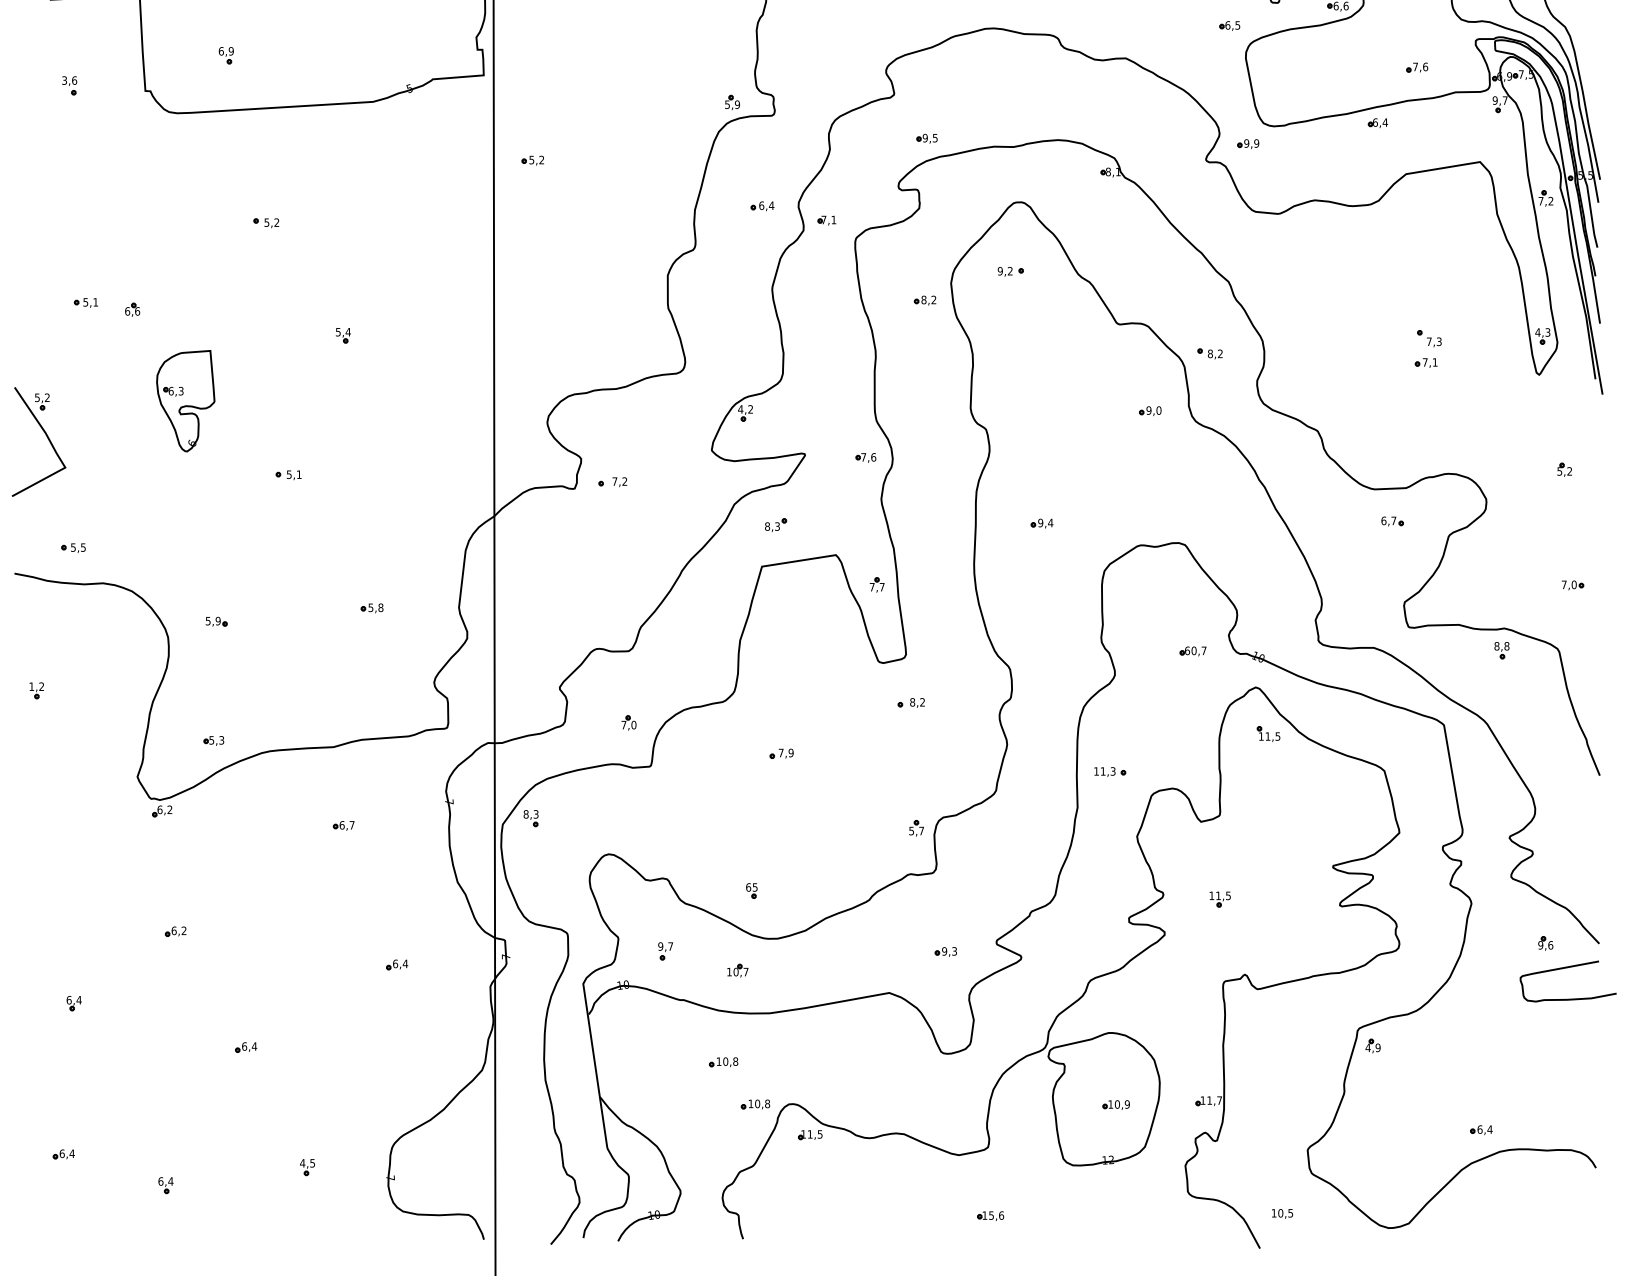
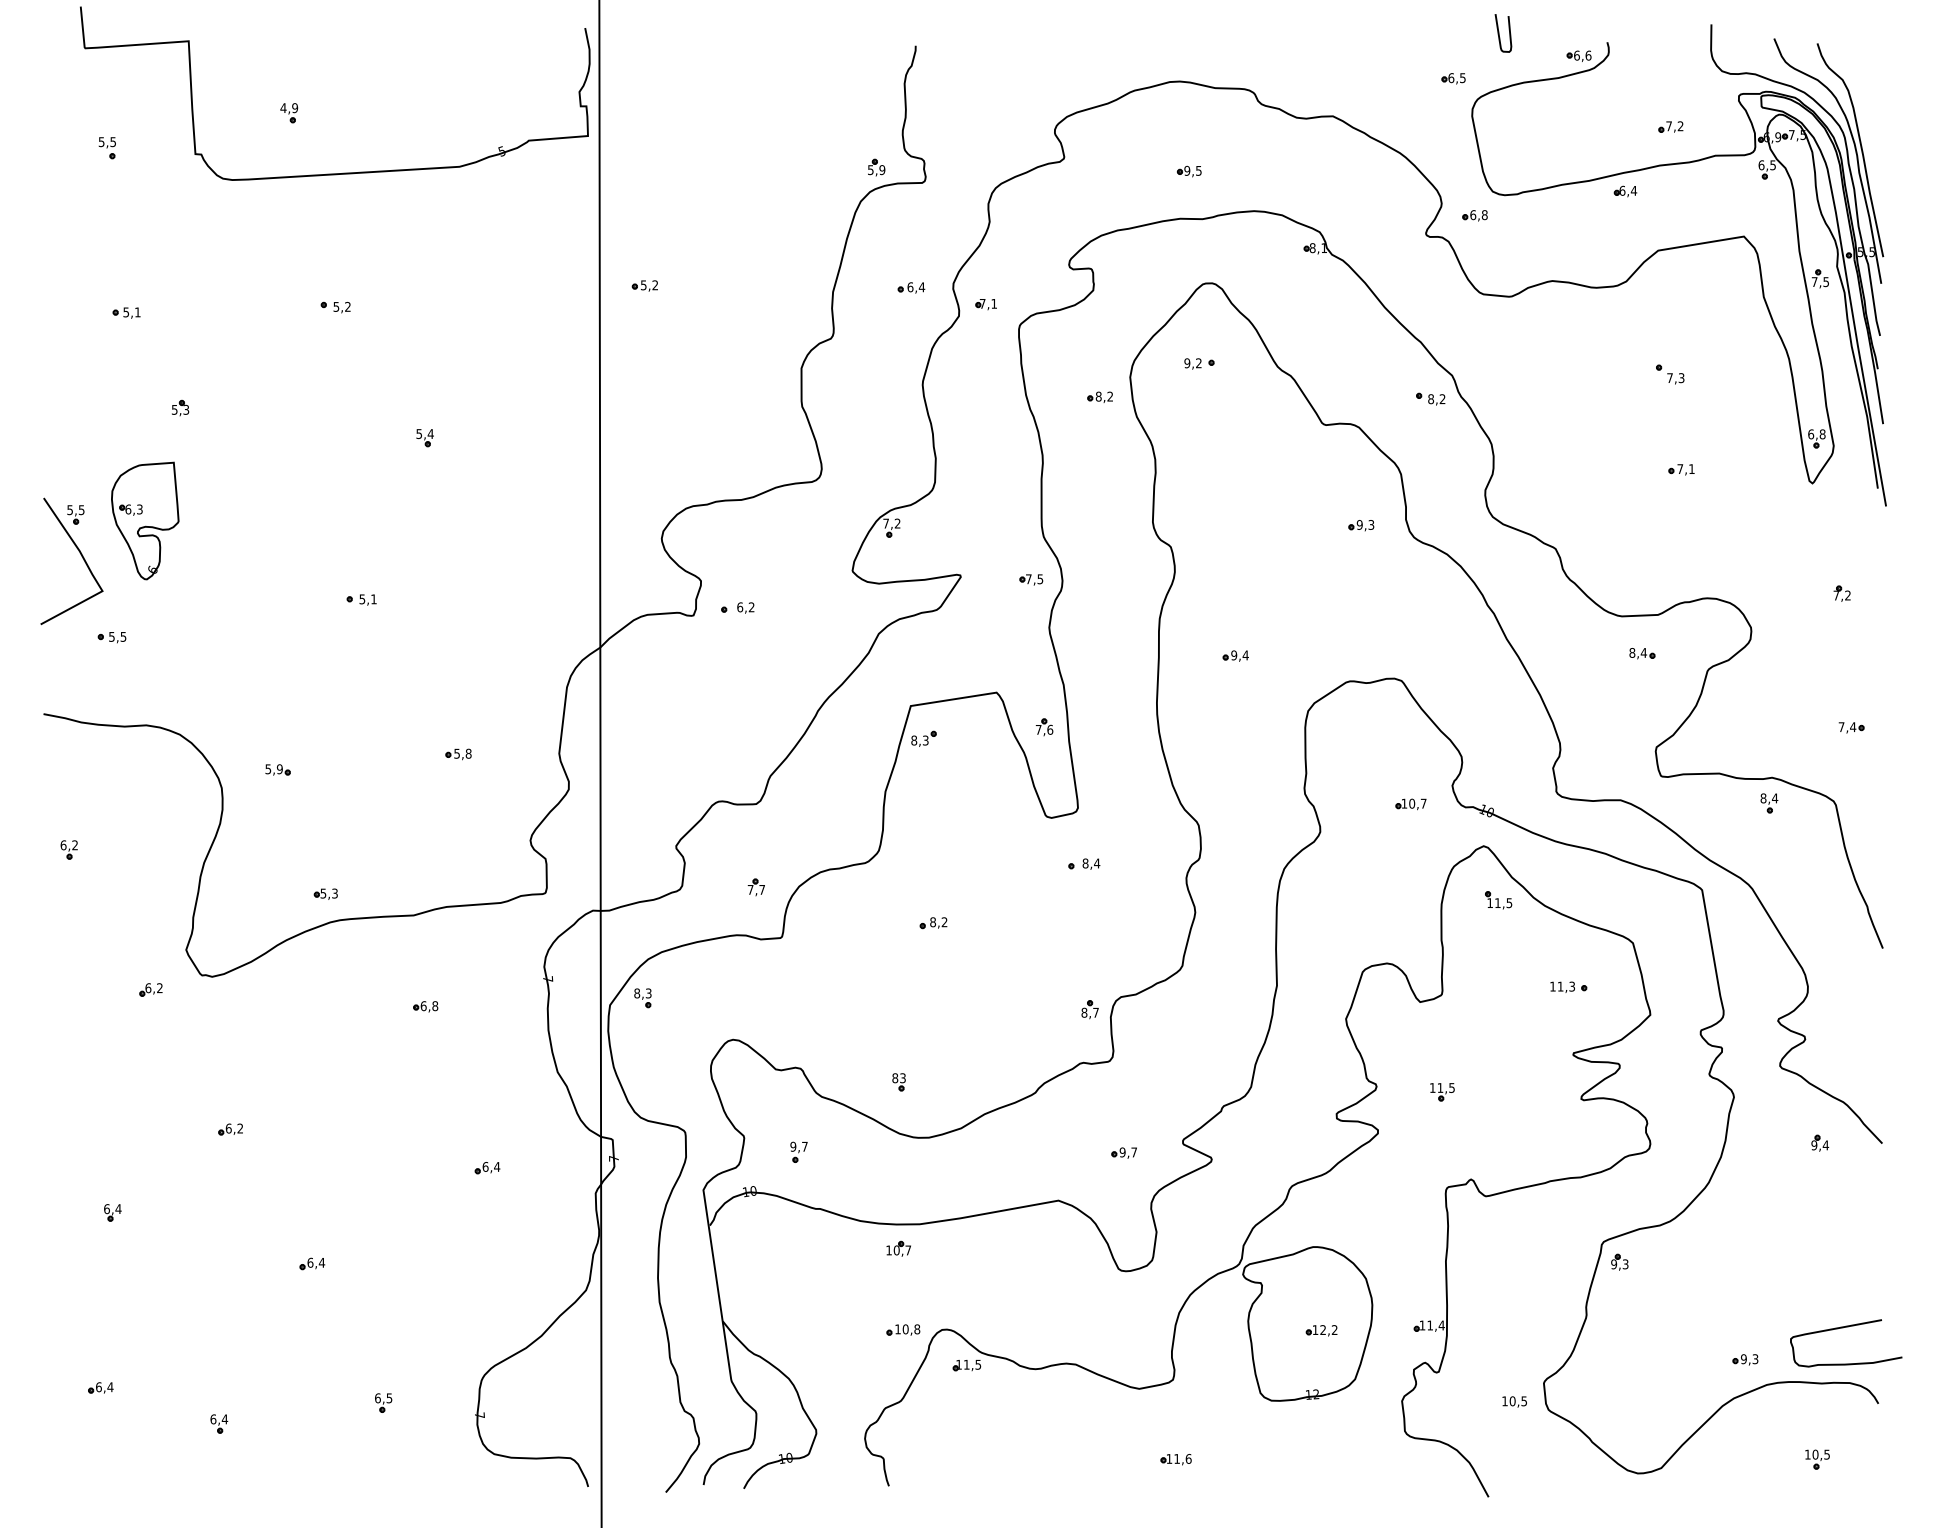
text: (221, 51) -> (283, 108), 6,9 -> 4,9
text: (1425, 67) -> (1680, 126), 7,6 -> 7,2
text: (69, 80) -> (107, 142), 3,6 -> 5,5
text: (1499, 100) -> (1766, 165), 9,7 -> 6,5
part: (927, 138) -> (1189, 171), moved
text: (1251, 143) -> (1478, 215), 9,9 -> 6,8
part: (532, 160) -> (644, 285), moved
text: (1550, 201) -> (1825, 282), 7,2 -> 7,5
part: (86, 302) -> (126, 312), moved
text: (132, 311) -> (180, 409), 6,6 -> 5,3
text: (1542, 332) -> (1816, 434), 4,3 -> 6,8
part: (1429, 338) -> (1670, 374), moved
part: (1209, 353) -> (1430, 398), moved
text: (47, 398) -> (81, 510), 5,2 -> 5,5
part: (185, 400) -> (145, 520), moved
text: (741, 409) -> (886, 523), 4,2 -> 7,2
text: (1159, 410) -> (1371, 524), 9,0 -> 9,3
text: (873, 457) -> (1040, 579), 7,6 -> 7,5
text: (1559, 471) -> (1836, 595), 5,2 -> 7,2
text: (615, 481) -> (740, 607), 7,2 -> 6,2
text: (1388, 520) -> (1637, 652), 6,7 -> 8,4
part: (775, 524) -> (923, 738), moved
part: (73, 548) -> (111, 637), moved
text: (1574, 585) -> (1853, 727), 7,0 -> 7,4
text: (882, 586) -> (1050, 729), 7,7 -> 7,6
text: (1506, 646) -> (1774, 798), 8,8 -> 8,4
text: (1187, 650) -> (1404, 803), 60,7 -> 10,7
text: (31, 686) -> (63, 845), 1,2 -> 6,2
text: (922, 702) -> (1097, 863), 8,2 -> 8,4
text: (634, 724) -> (762, 889), 7,0 -> 7,7
part: (213, 740) -> (325, 893), moved
text: (785, 753) -> (938, 922), 7,9 -> 8,2
part: (1109, 771) -> (1568, 986), moved
part: (161, 810) -> (150, 989), moved
text: (352, 825) -> (435, 1006), 6,7 -> 6,8
text: (911, 830) -> (1084, 1012), 5,7 -> 8,7
text: (751, 886) -> (898, 1077), 65 -> 83
text: (1550, 945) -> (1825, 1145), 9,6 -> 9,4
text: (954, 951) -> (1134, 1152), 9,3 -> 9,7
curve: (1565, 968) -> (1843, 1328), moved
part: (737, 970) -> (898, 1248), moved
text: (1372, 1047) -> (1619, 1264), 4,9 -> 9,3
part: (723, 1061) -> (866, 1280), removed
text: (1219, 1100) -> (1441, 1325), 11,7 -> 11,4
text: (1122, 1104) -> (1328, 1330), 10,9 -> 12,2
text: (1484, 1129) -> (1749, 1359), 6,4 -> 9,3
text: (302, 1163) -> (377, 1398), 4,5 -> 6,5
text: (1282, 1213) -> (1514, 1401), moved
text: (991, 1215) -> (1176, 1458), 15,6 -> 11,6
part: (1543, 1216) -> (1817, 1459), added

